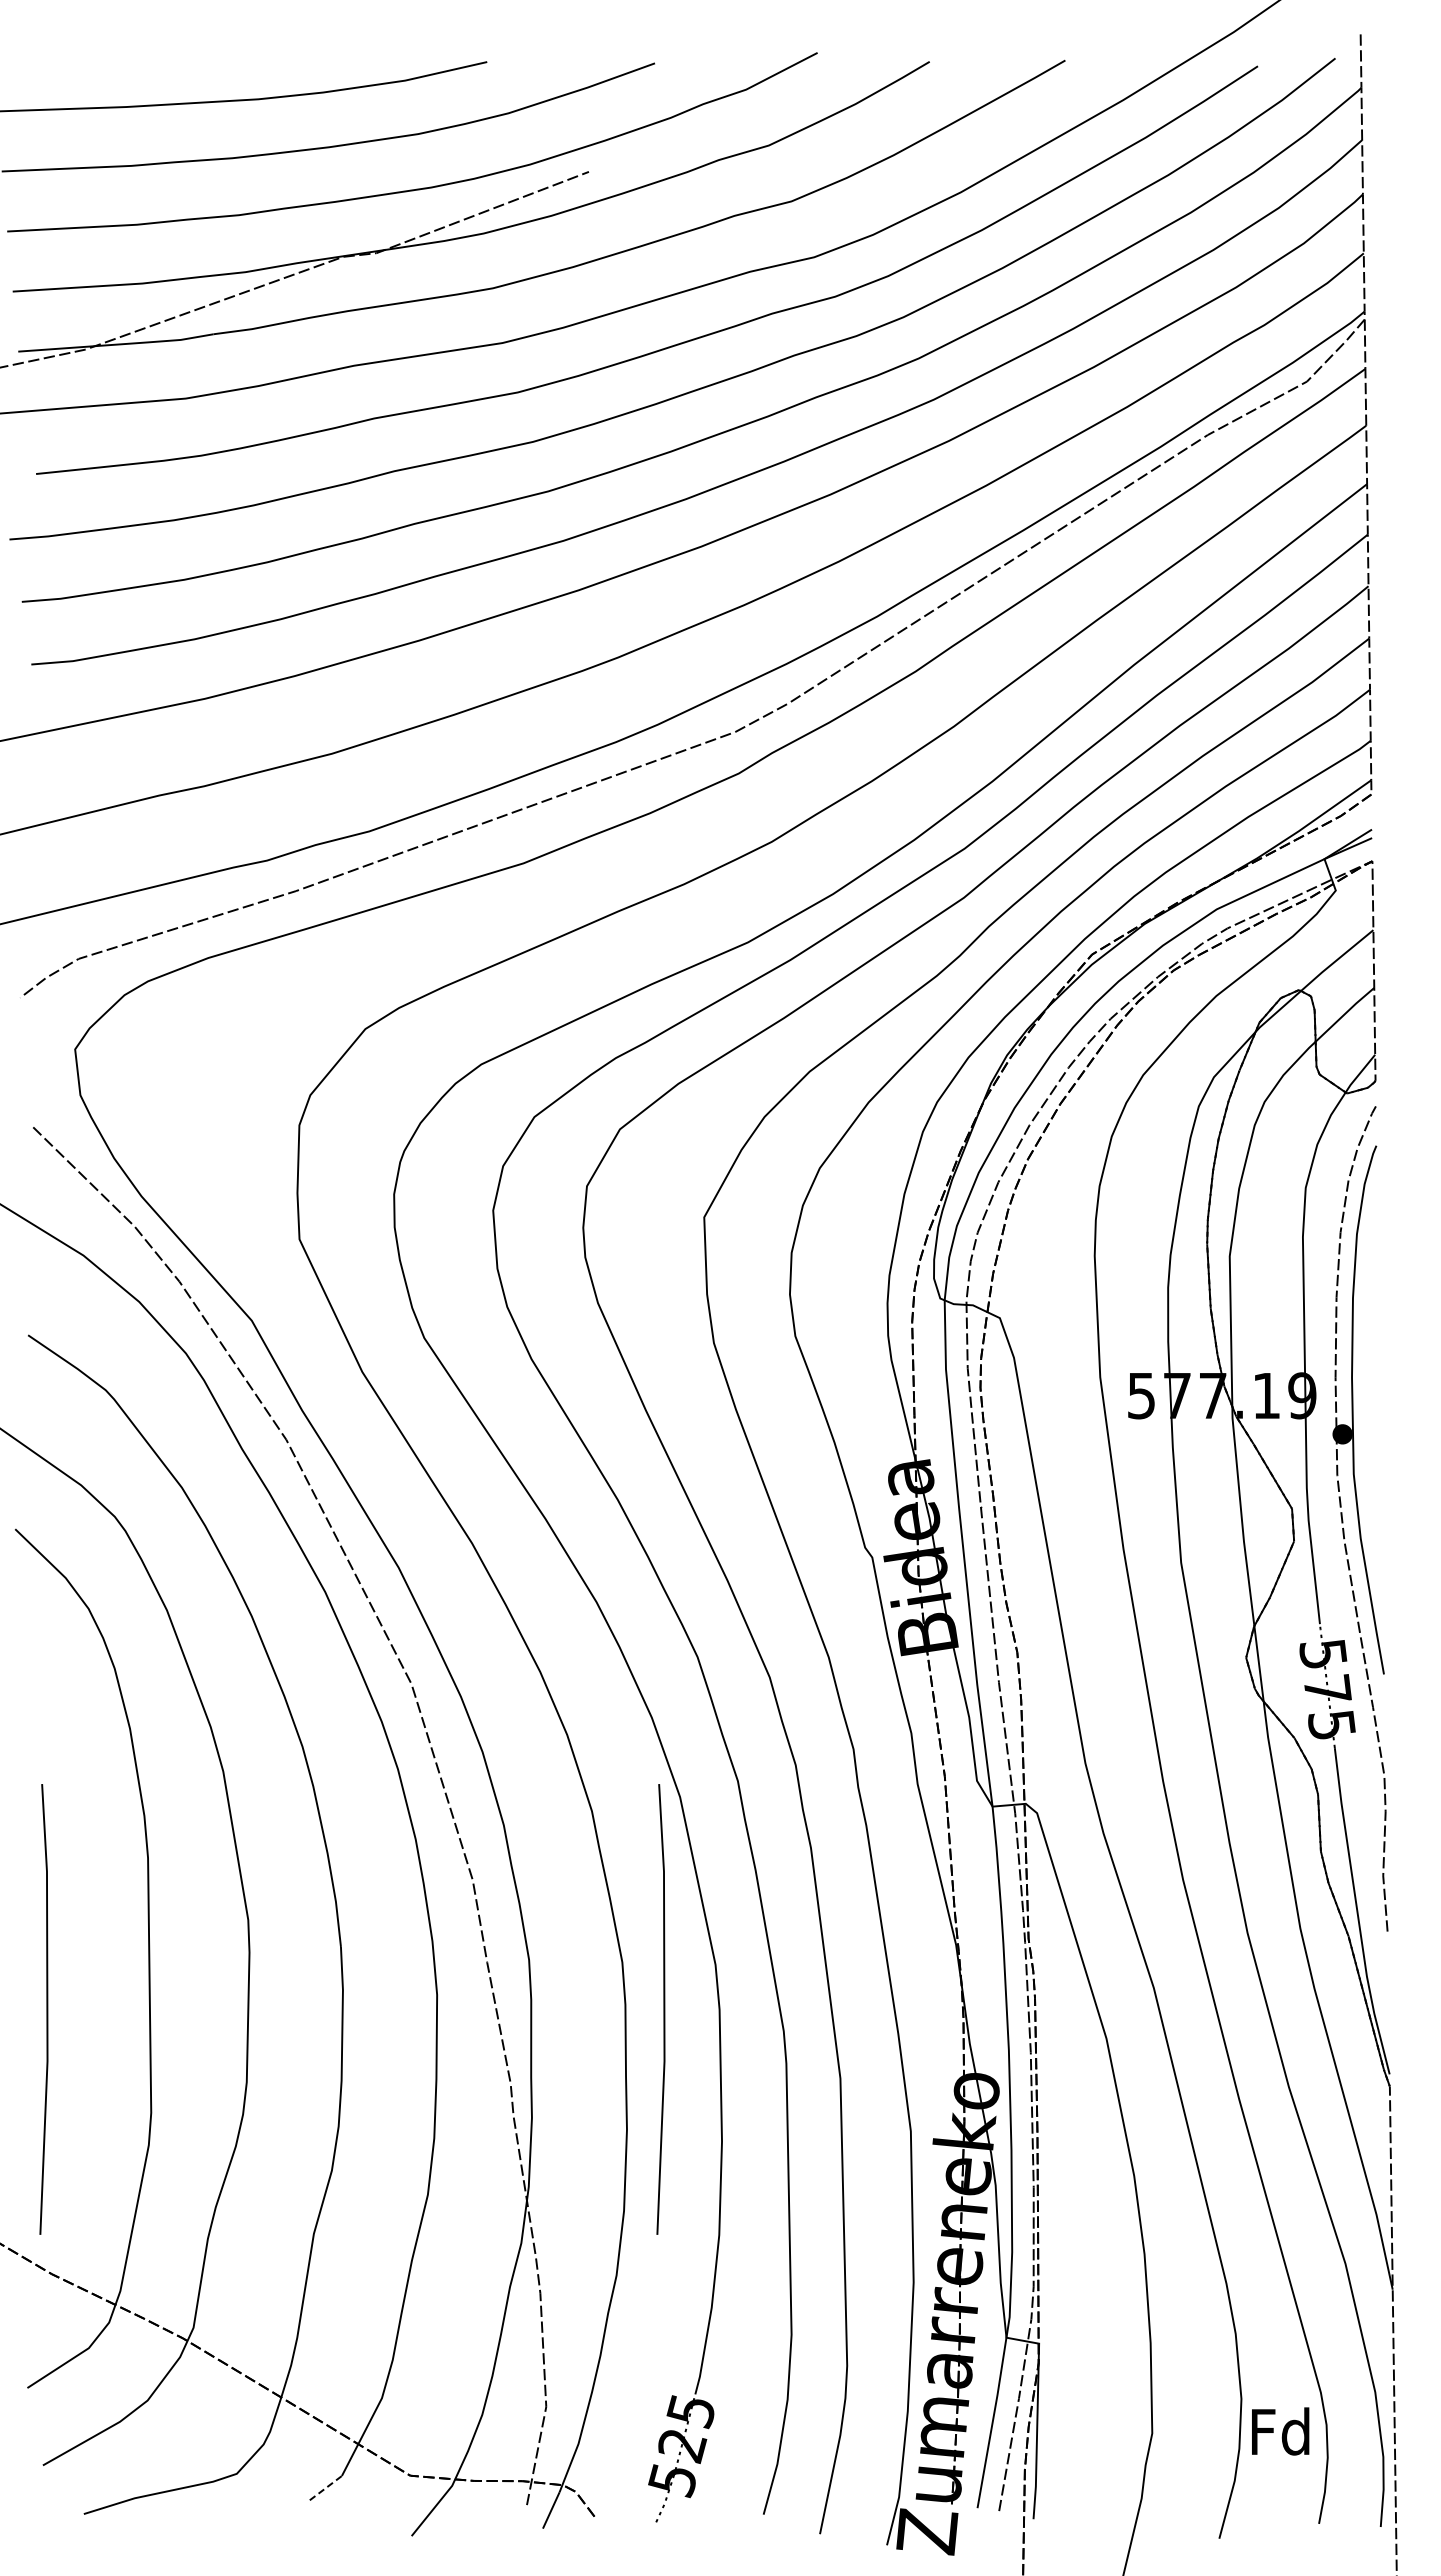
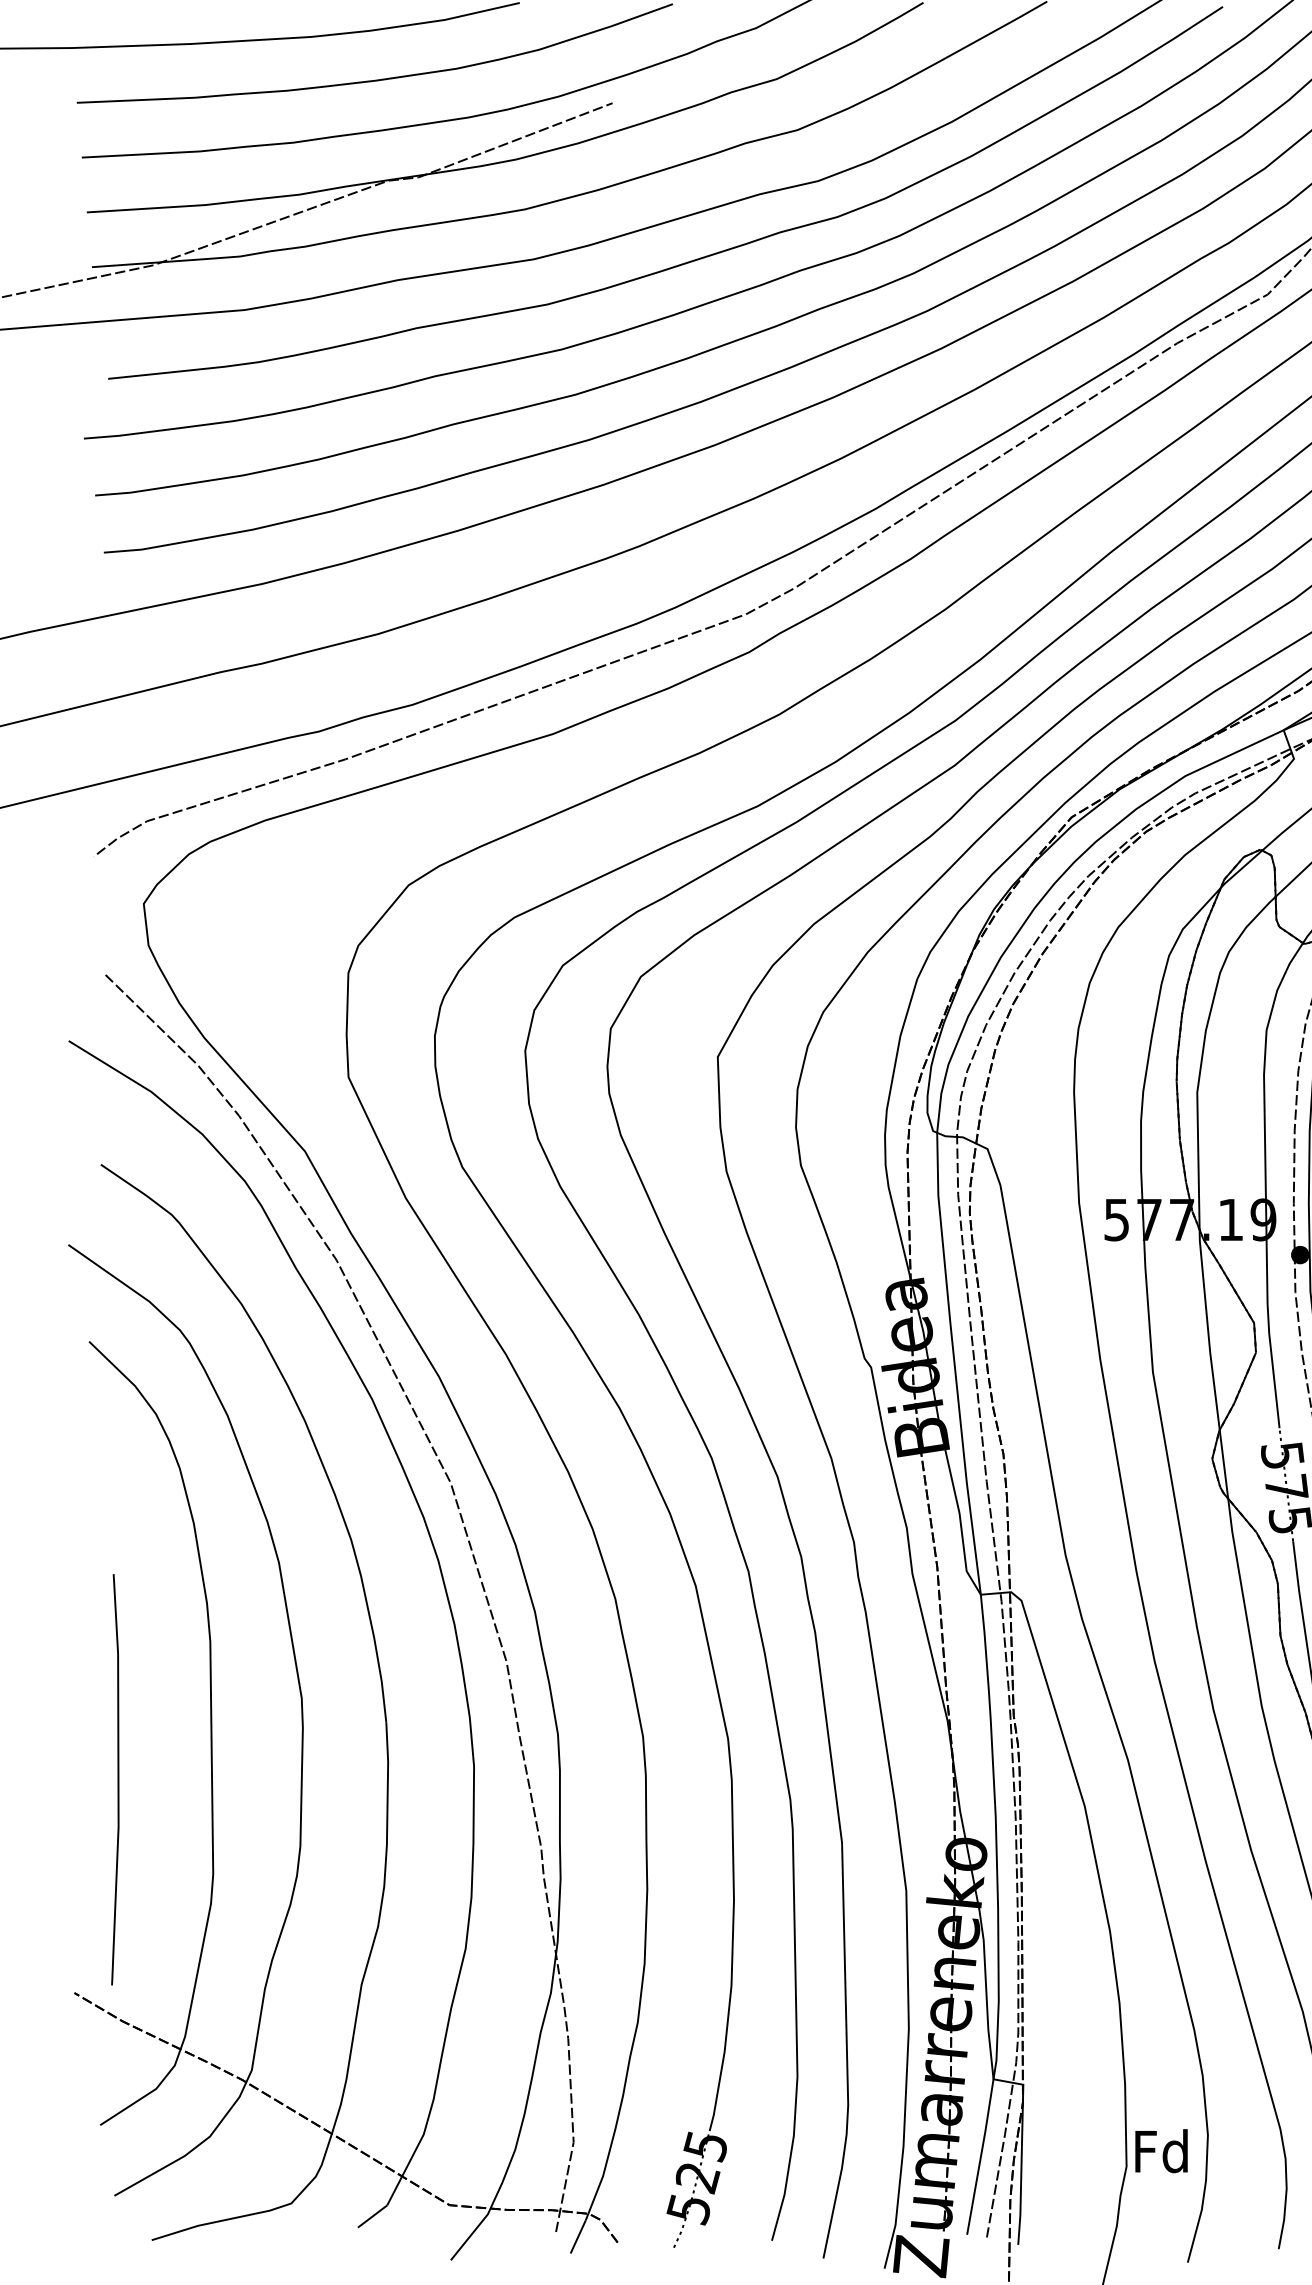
line: (663, 2009) -> (680, 1779), removed
text: (1280, 2431) -> (1161, 2151), moved
line: (326, 2487) -> (373, 2215), dashed -> solid

